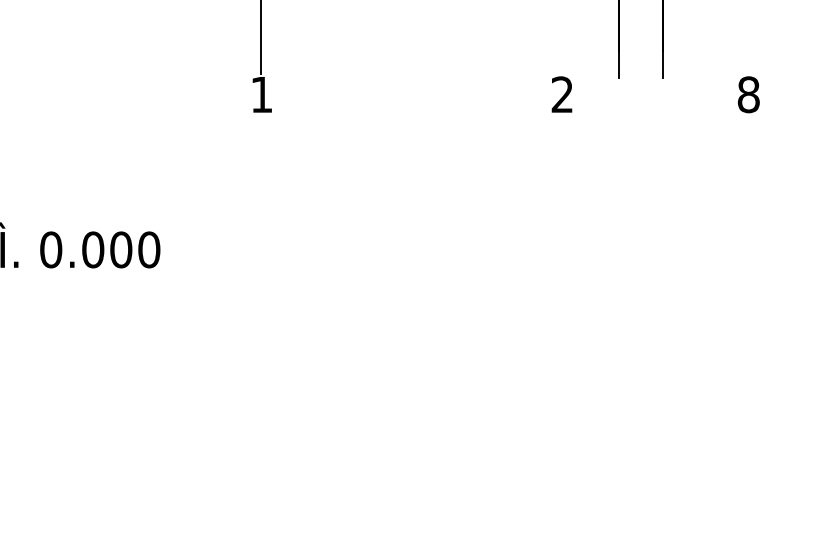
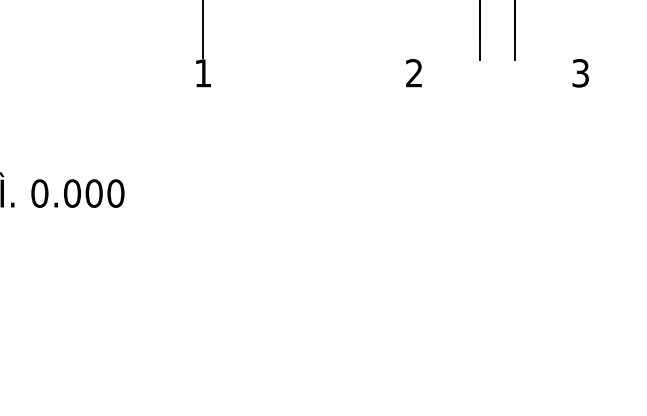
text: (561, 95) -> (413, 73), moved
text: (748, 95) -> (580, 73), 8 -> 3

